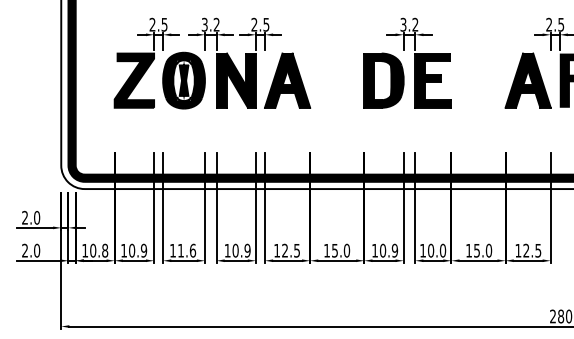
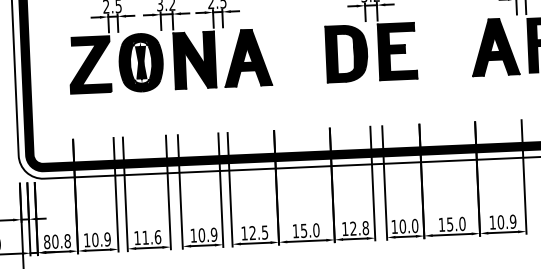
text: (85, 250) -> (47, 241), 10.8 -> 80.8
text: (389, 250) -> (360, 228), 10.9 -> 12.8
text: (532, 250) -> (507, 221), 12.5 -> 10.9

